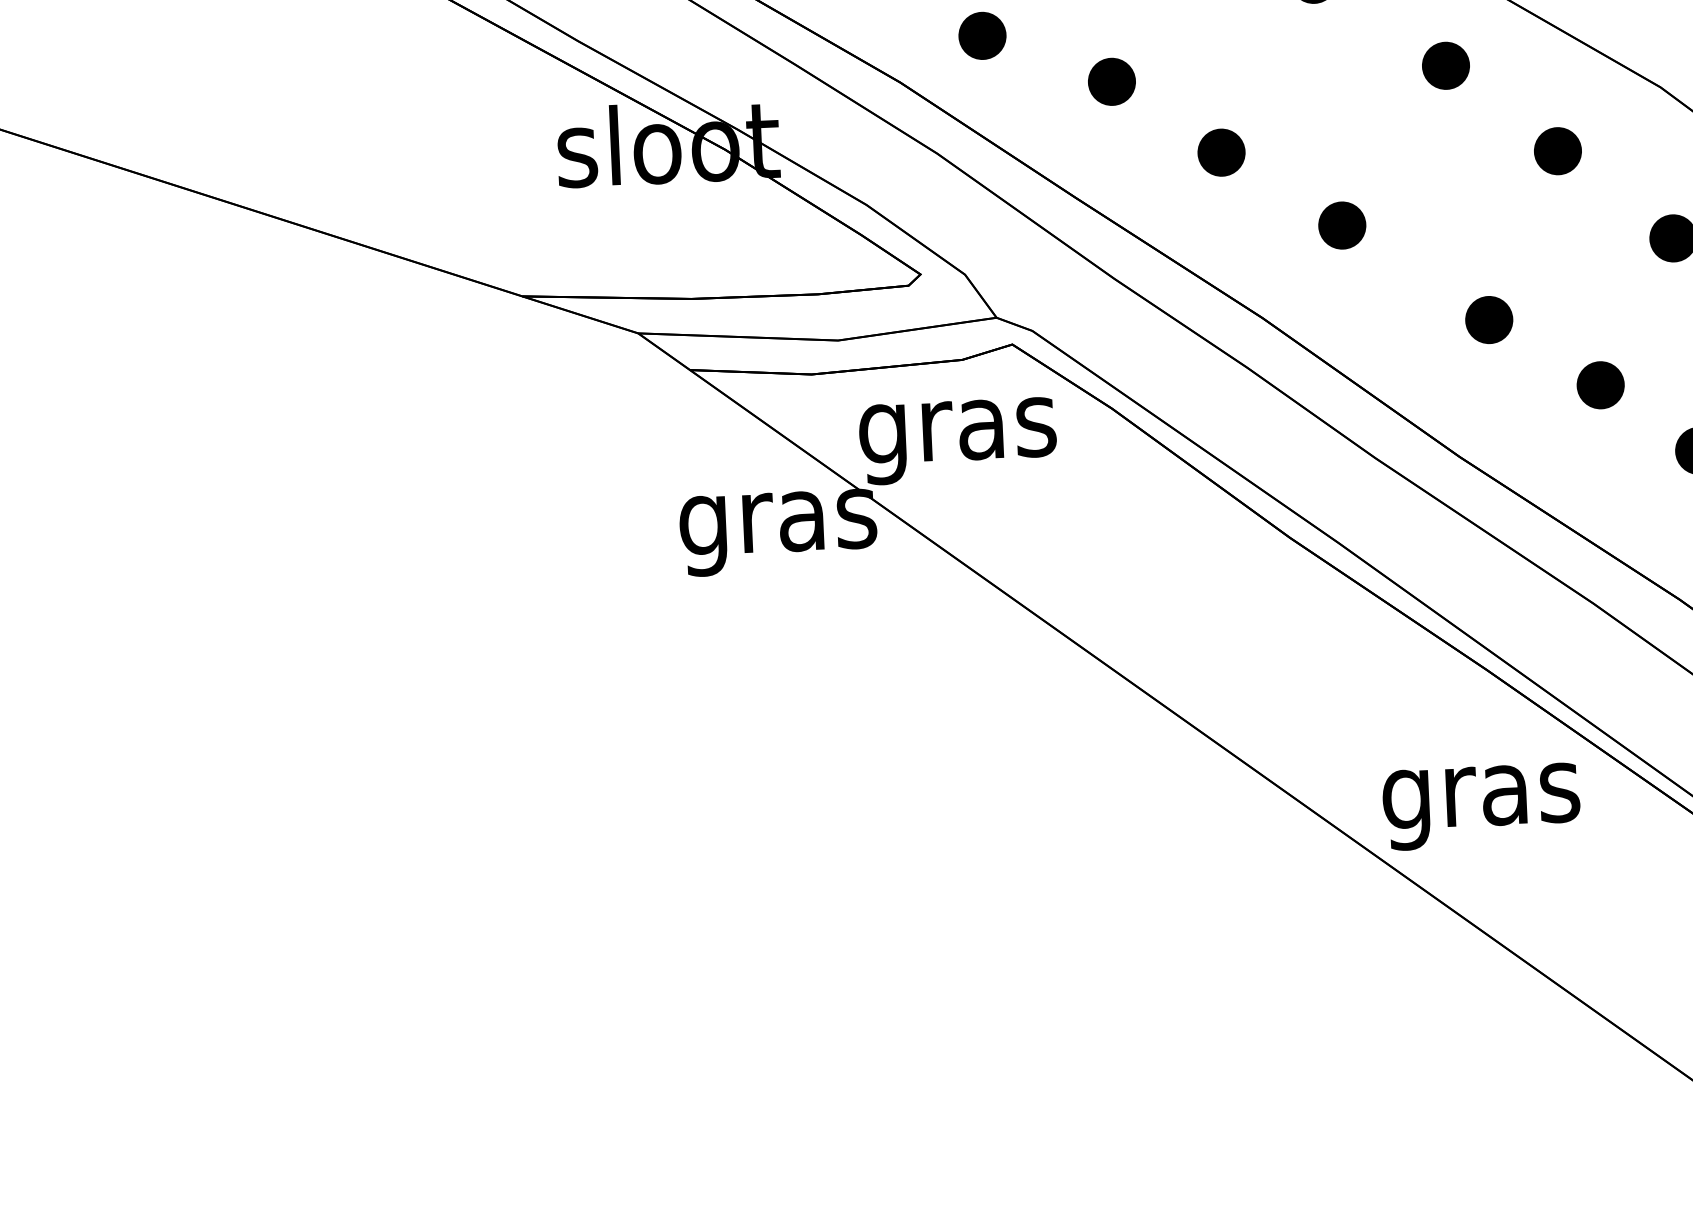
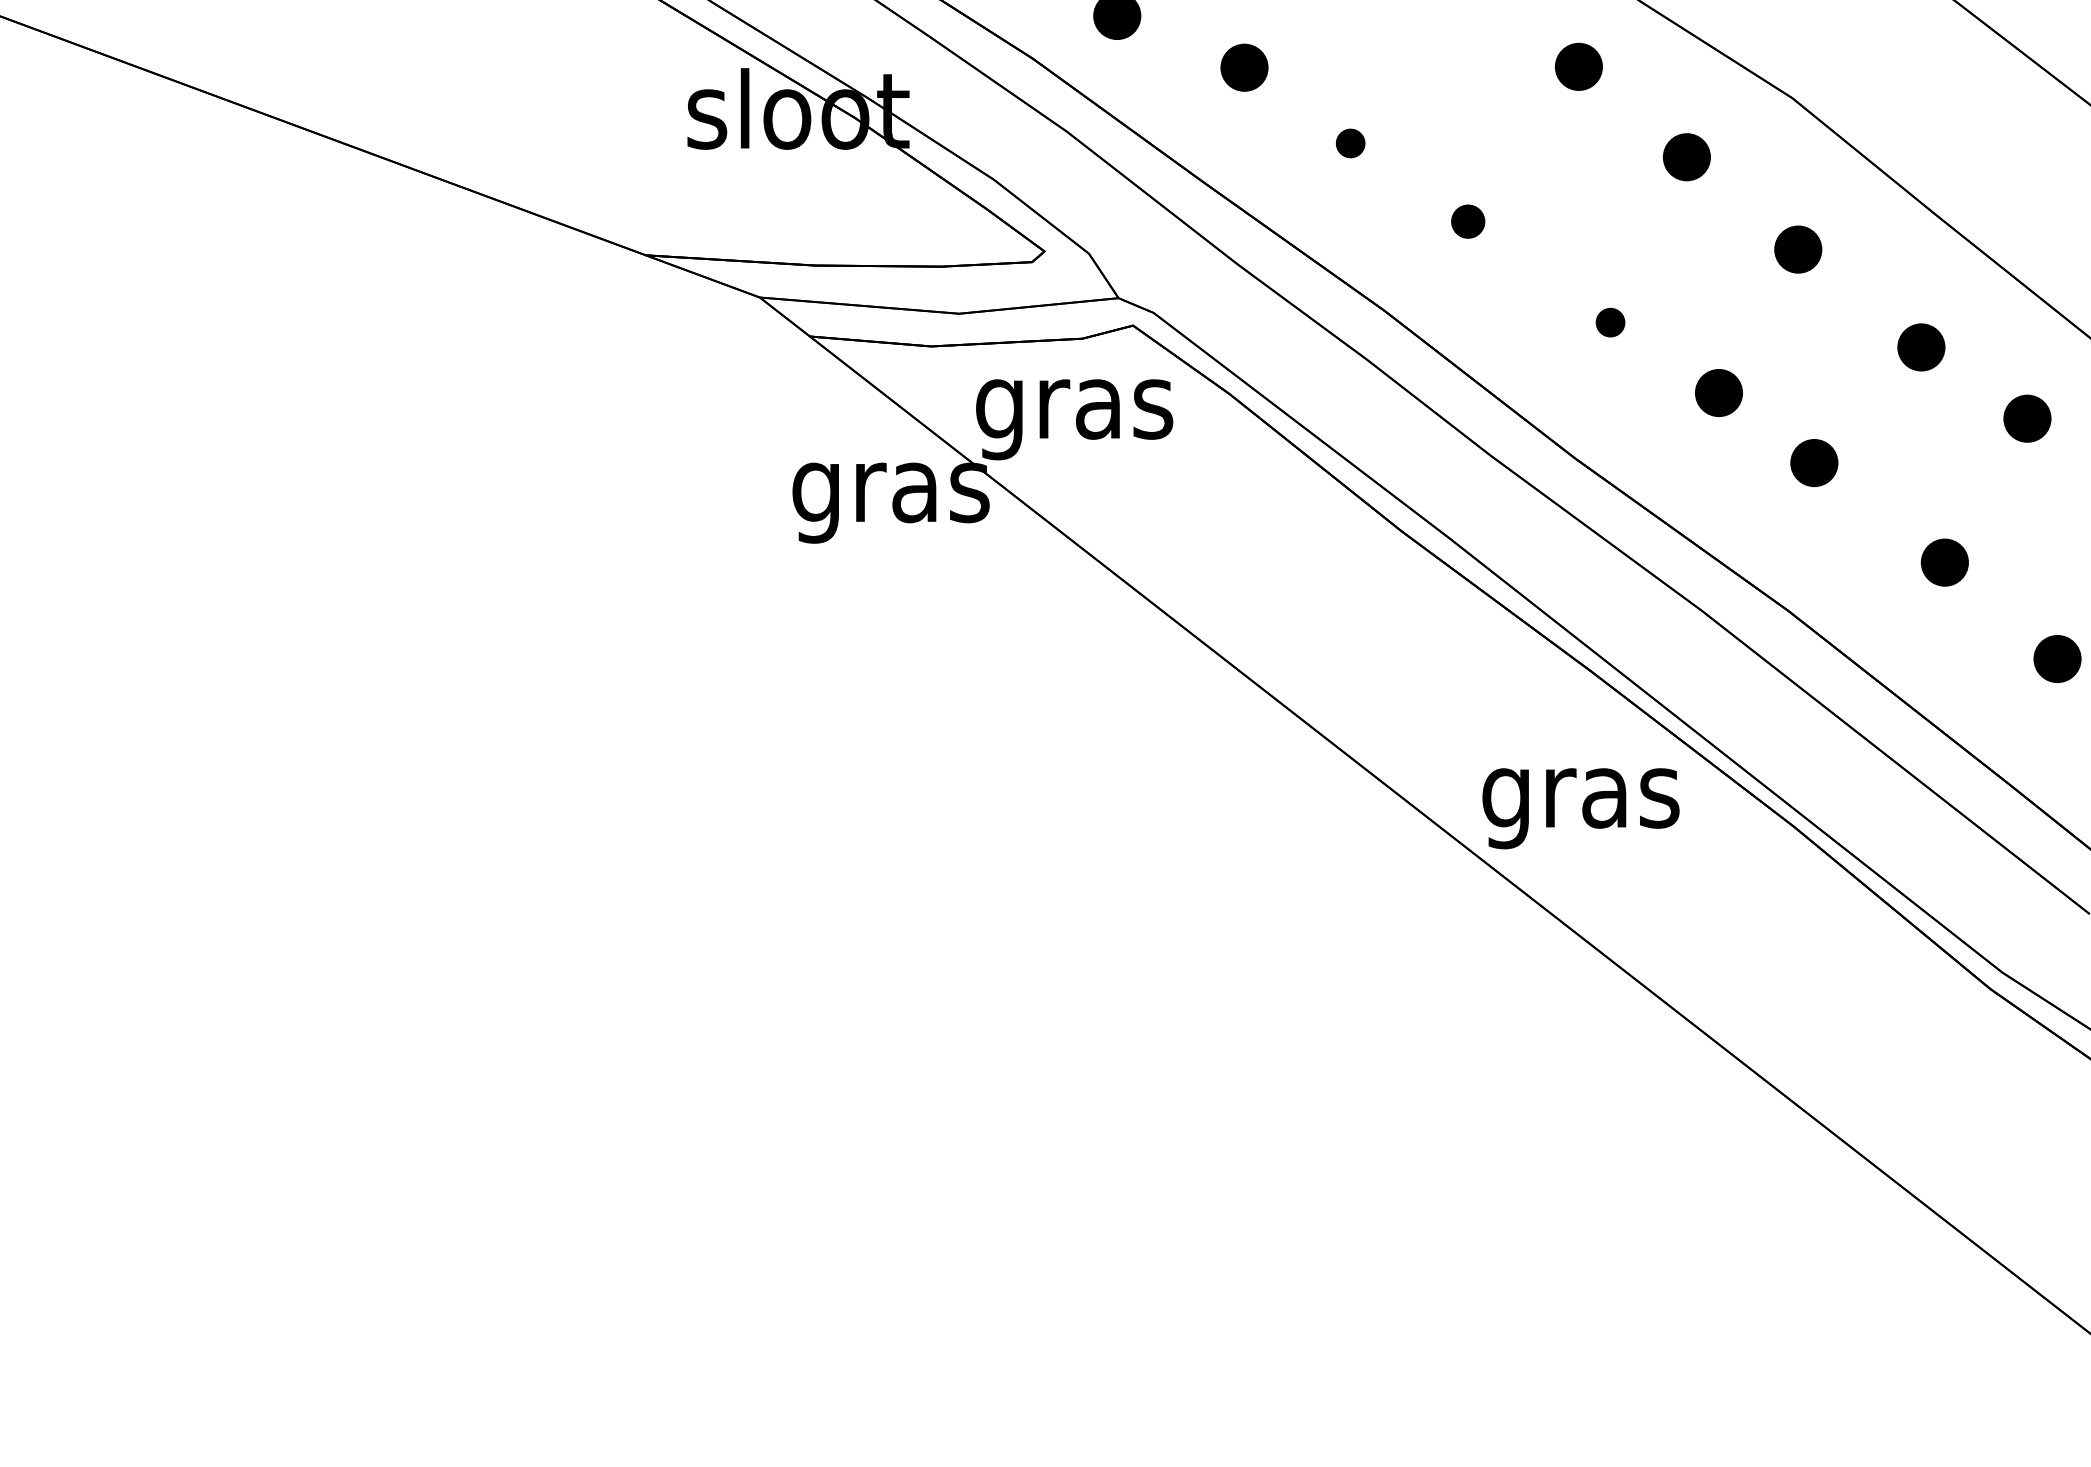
part: (1221, 152) -> (1350, 143), size x0.6
part: (1342, 225) -> (1468, 221), size x0.7
part: (1489, 319) -> (1610, 322), size x0.6

